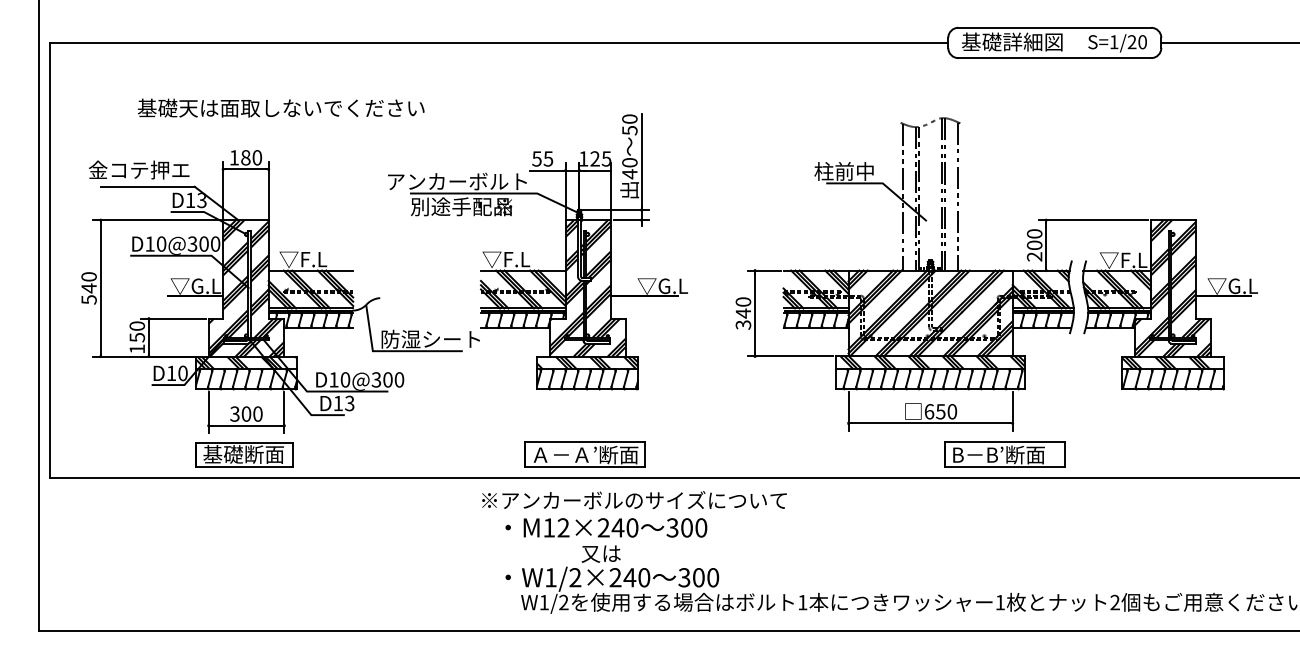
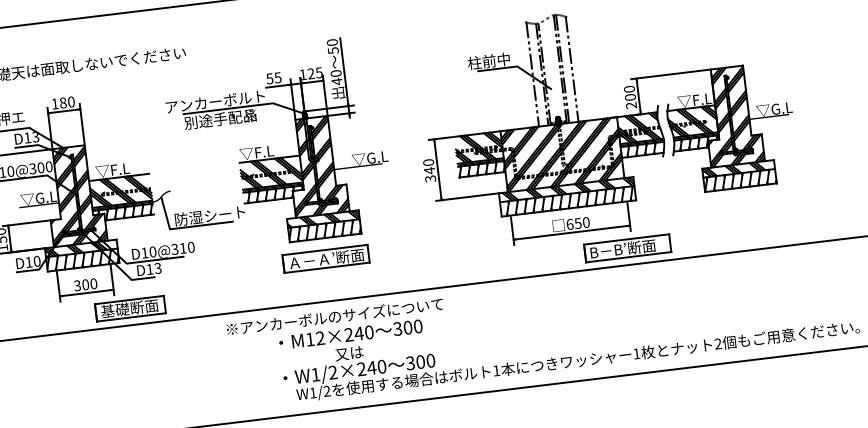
text: (387, 379) -> (182, 248), D10@300 -> D10@310
part: (244, 454) -> (130, 308), moved
part: (584, 454) -> (325, 258), moved
text: (634, 500) -> (335, 316), moved

